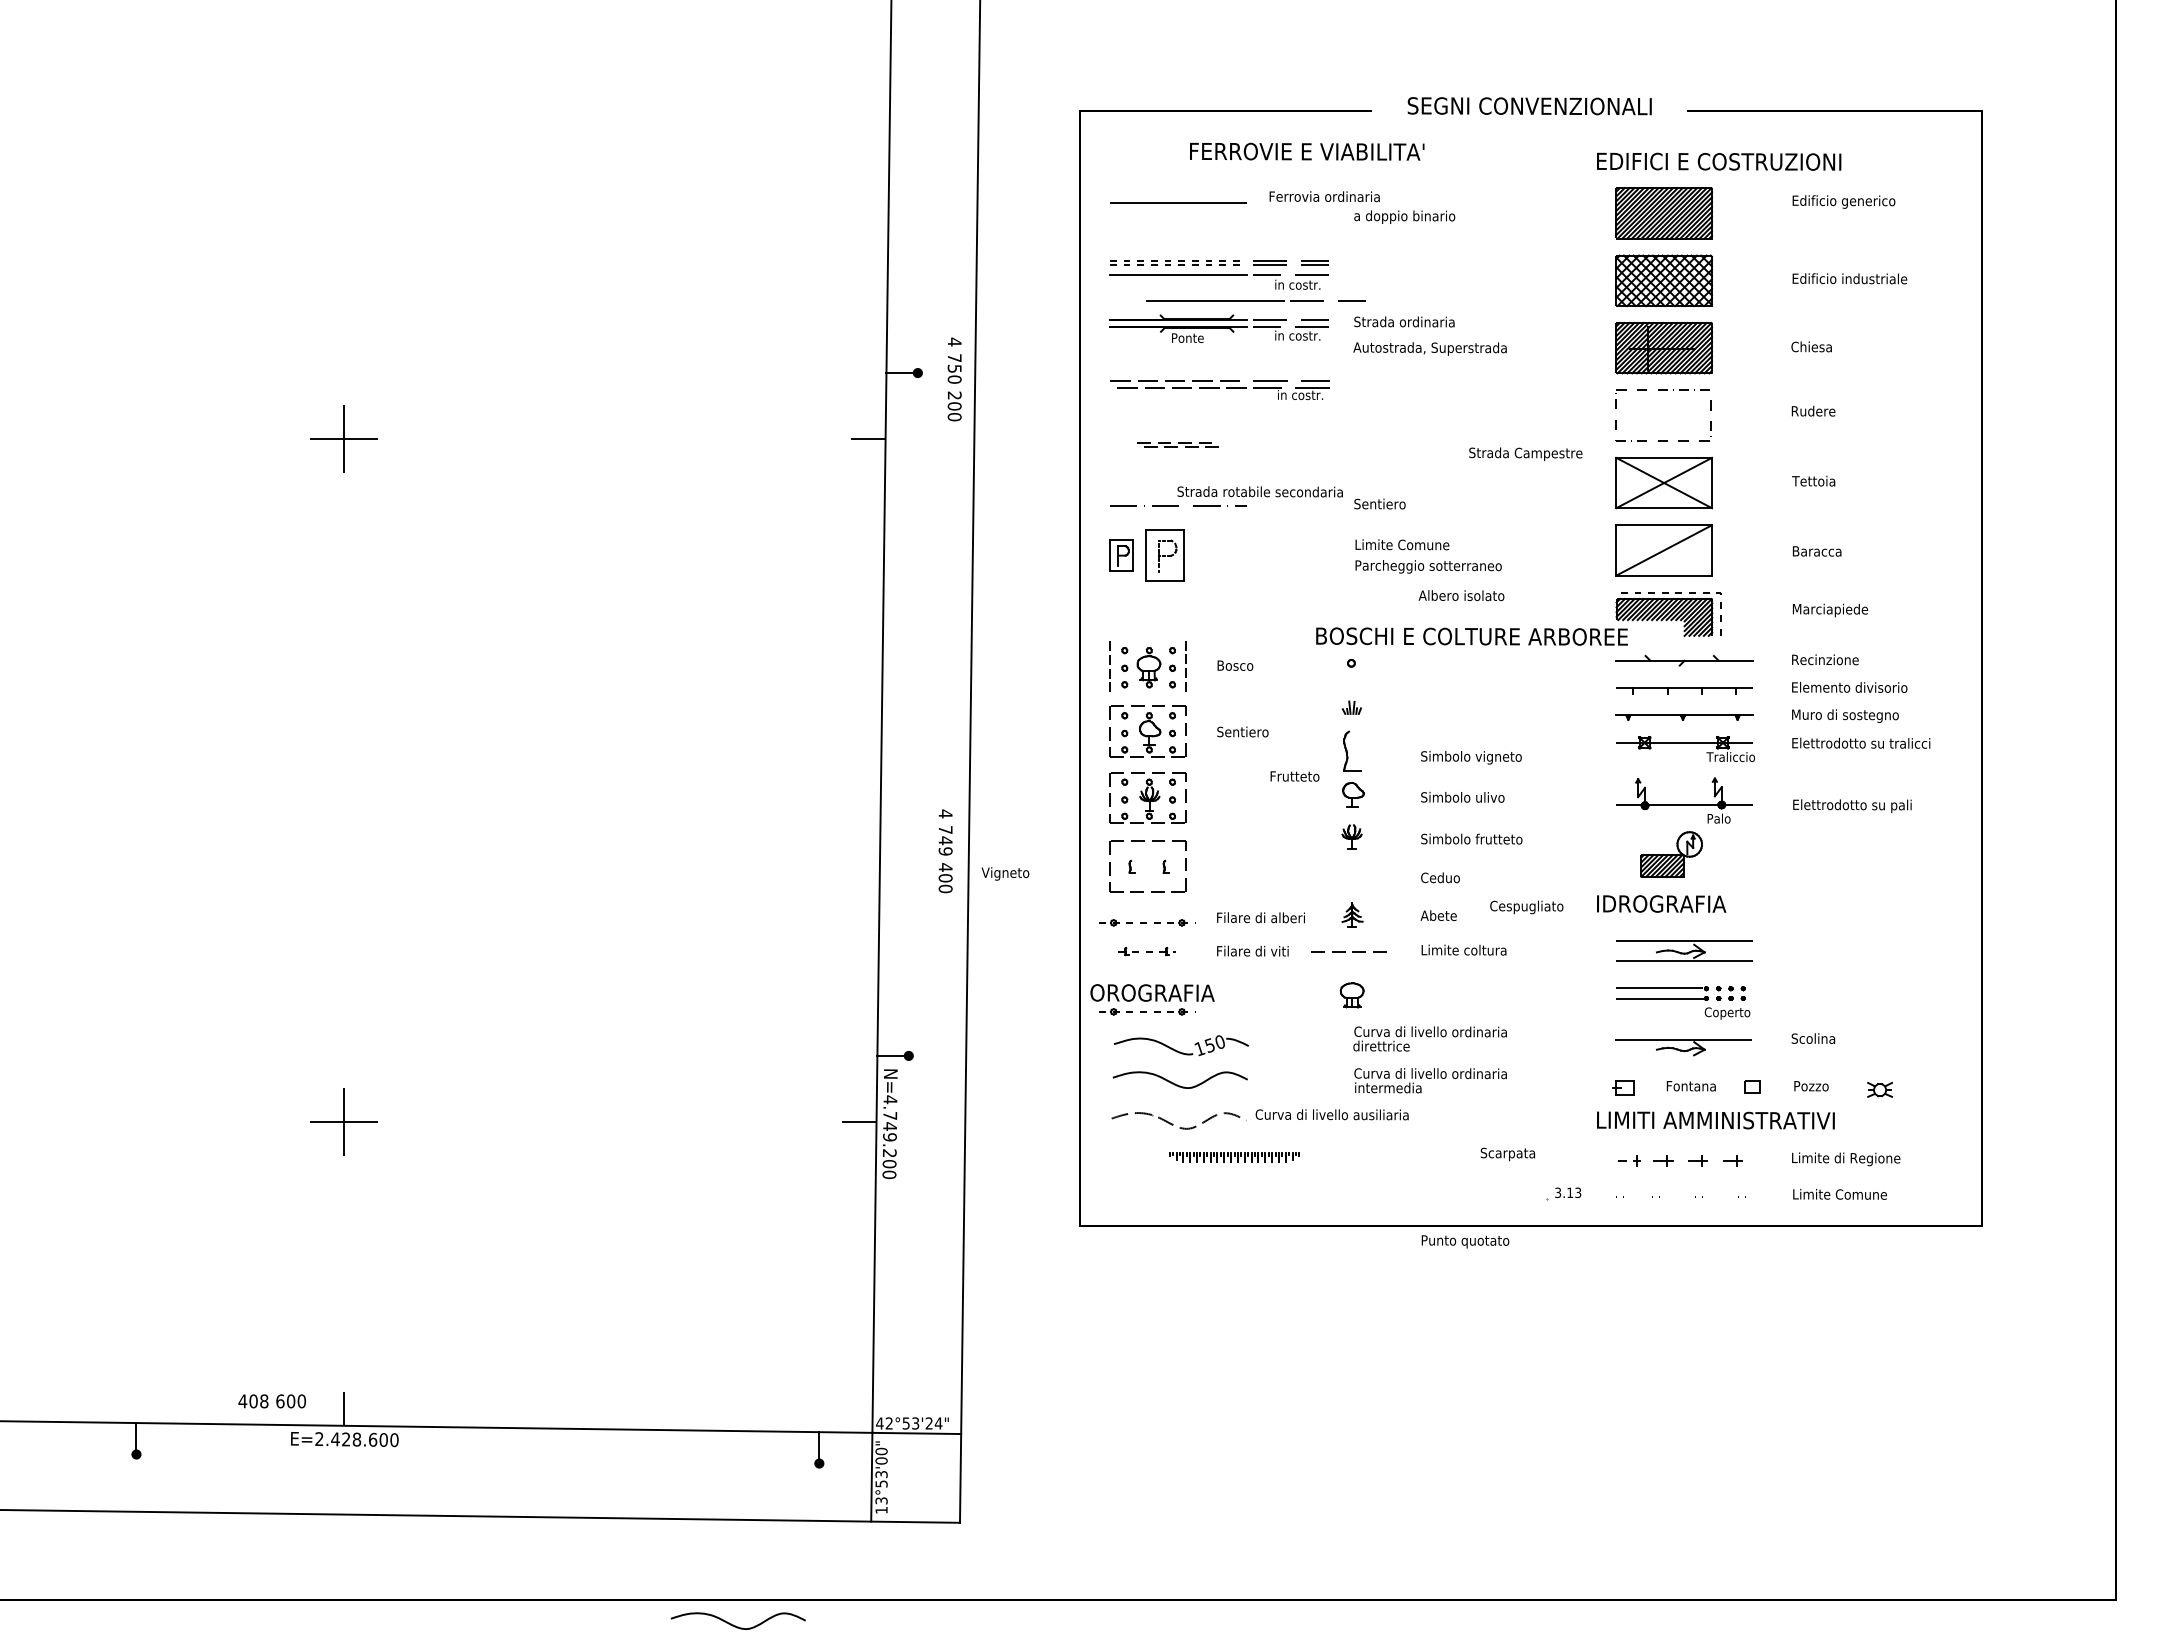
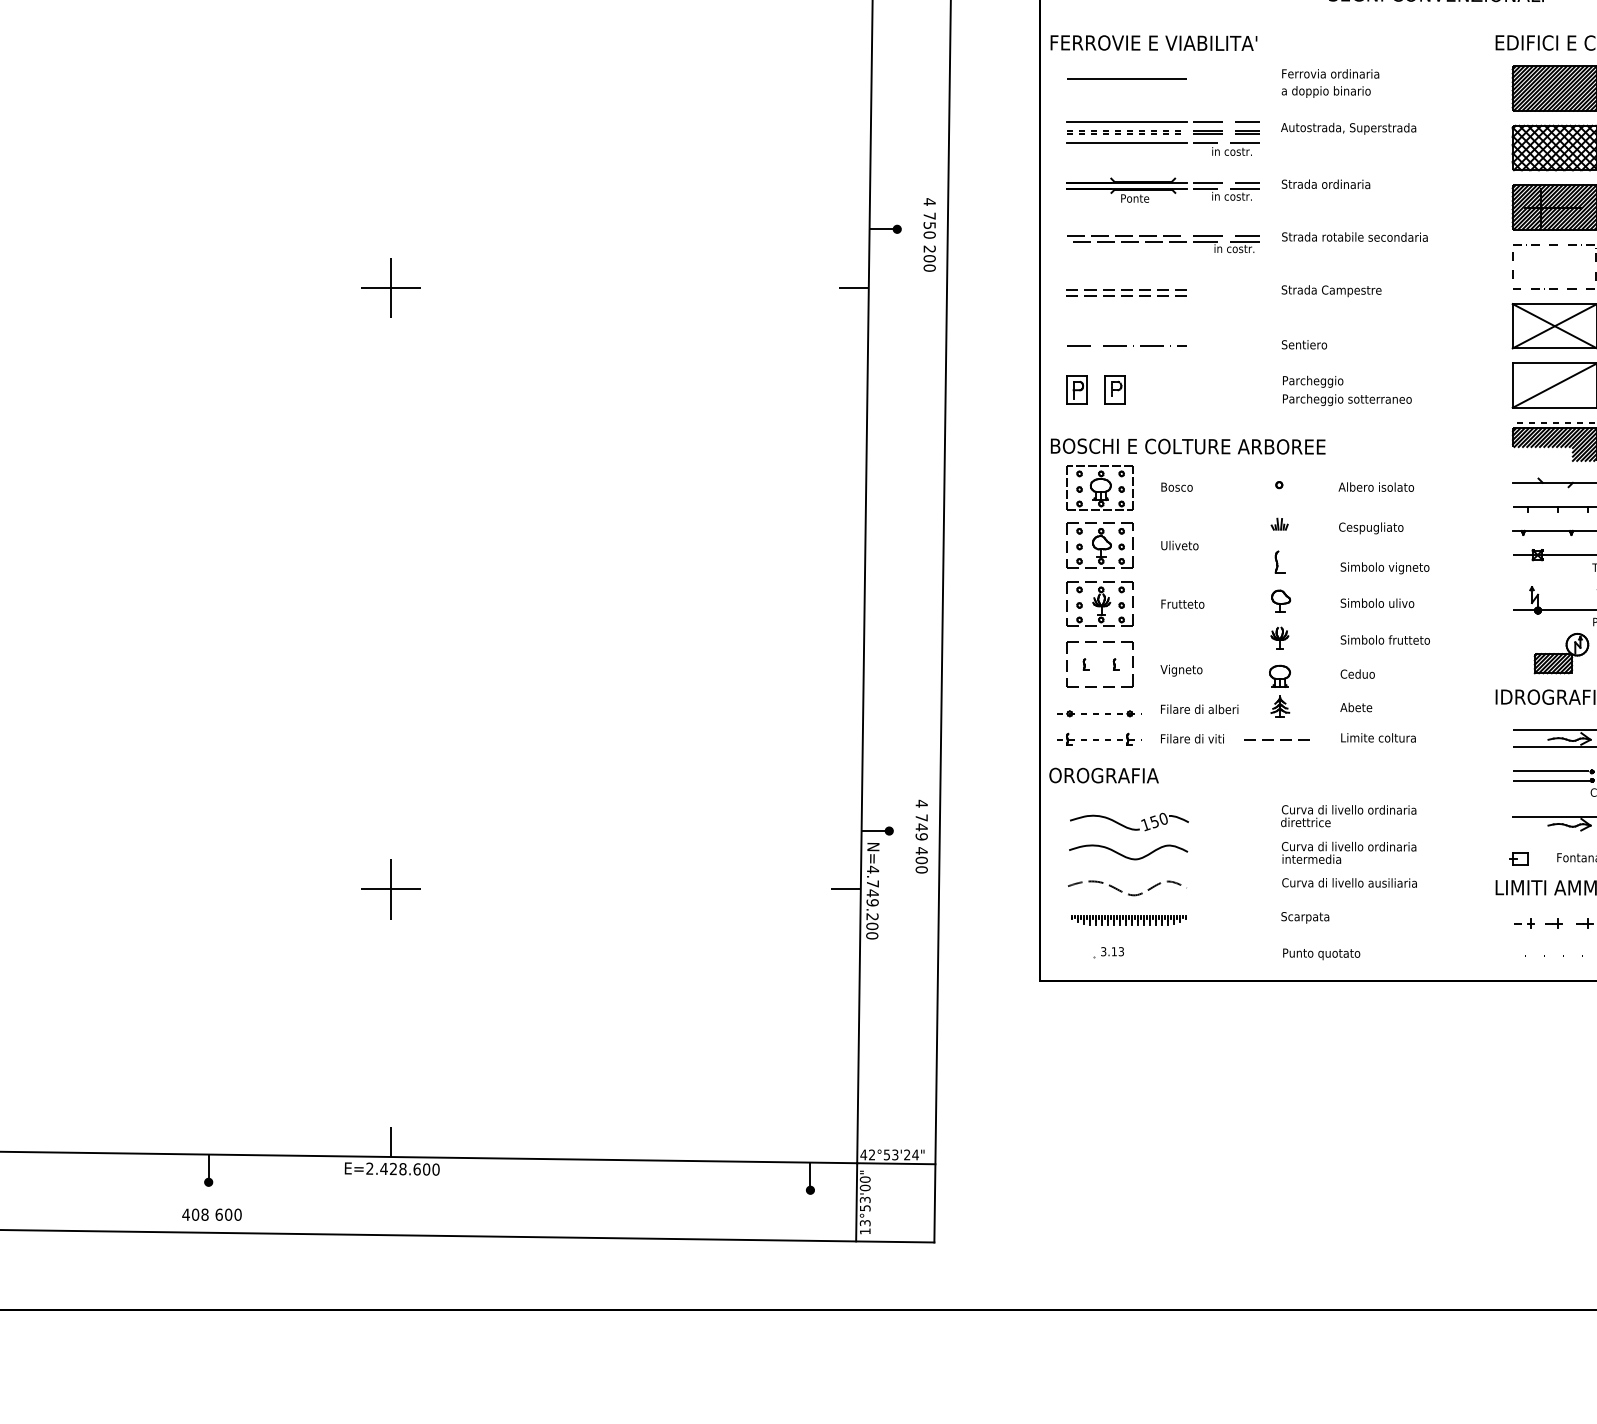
text: (1307, 151) -> (1154, 42), moved
text: (1324, 196) -> (1330, 73), moved
line: (1255, 300) -> (1162, 121), moved
text: (1429, 348) -> (1348, 128), moved
part: (1177, 445) -> (1126, 293), size x1.67
text: (1525, 454) -> (1331, 291), moved
text: (1259, 491) -> (1354, 236), moved
text: (1402, 545) -> (1324, 381), Limite Comune -> Parcheggio
part: (1164, 555) -> (1114, 390), size x0.62
text: (1461, 595) -> (1376, 487), moved
text: (1471, 636) -> (1187, 446), moved
line: (1147, 641) -> (1099, 465), added
line: (1147, 691) -> (1099, 509), added
text: (1242, 731) -> (1183, 545), Sentiero -> Uliveto
part: (1352, 750) -> (1280, 561), size x0.62
text: (1294, 776) -> (1182, 604), moved
text: (945, 851) -> (921, 836), moved
text: (1005, 873) -> (1181, 670), moved
text: (1526, 907) -> (1371, 528), moved
part: (1147, 951) -> (1099, 739), size x1.67
part: (1351, 995) -> (1279, 676), moved
part: (1147, 1011) -> (1099, 791), removed
text: (1331, 1114) -> (1348, 882), moved
text: (1507, 1154) -> (1304, 917), moved
part: (1234, 1157) -> (1128, 920), moved
part: (1563, 1193) -> (1108, 952), moved
text: (1465, 1241) -> (1321, 954), moved
text: (271, 1401) -> (211, 1214), moved
curve: (735, 1625) -> (736, 1332), removed

